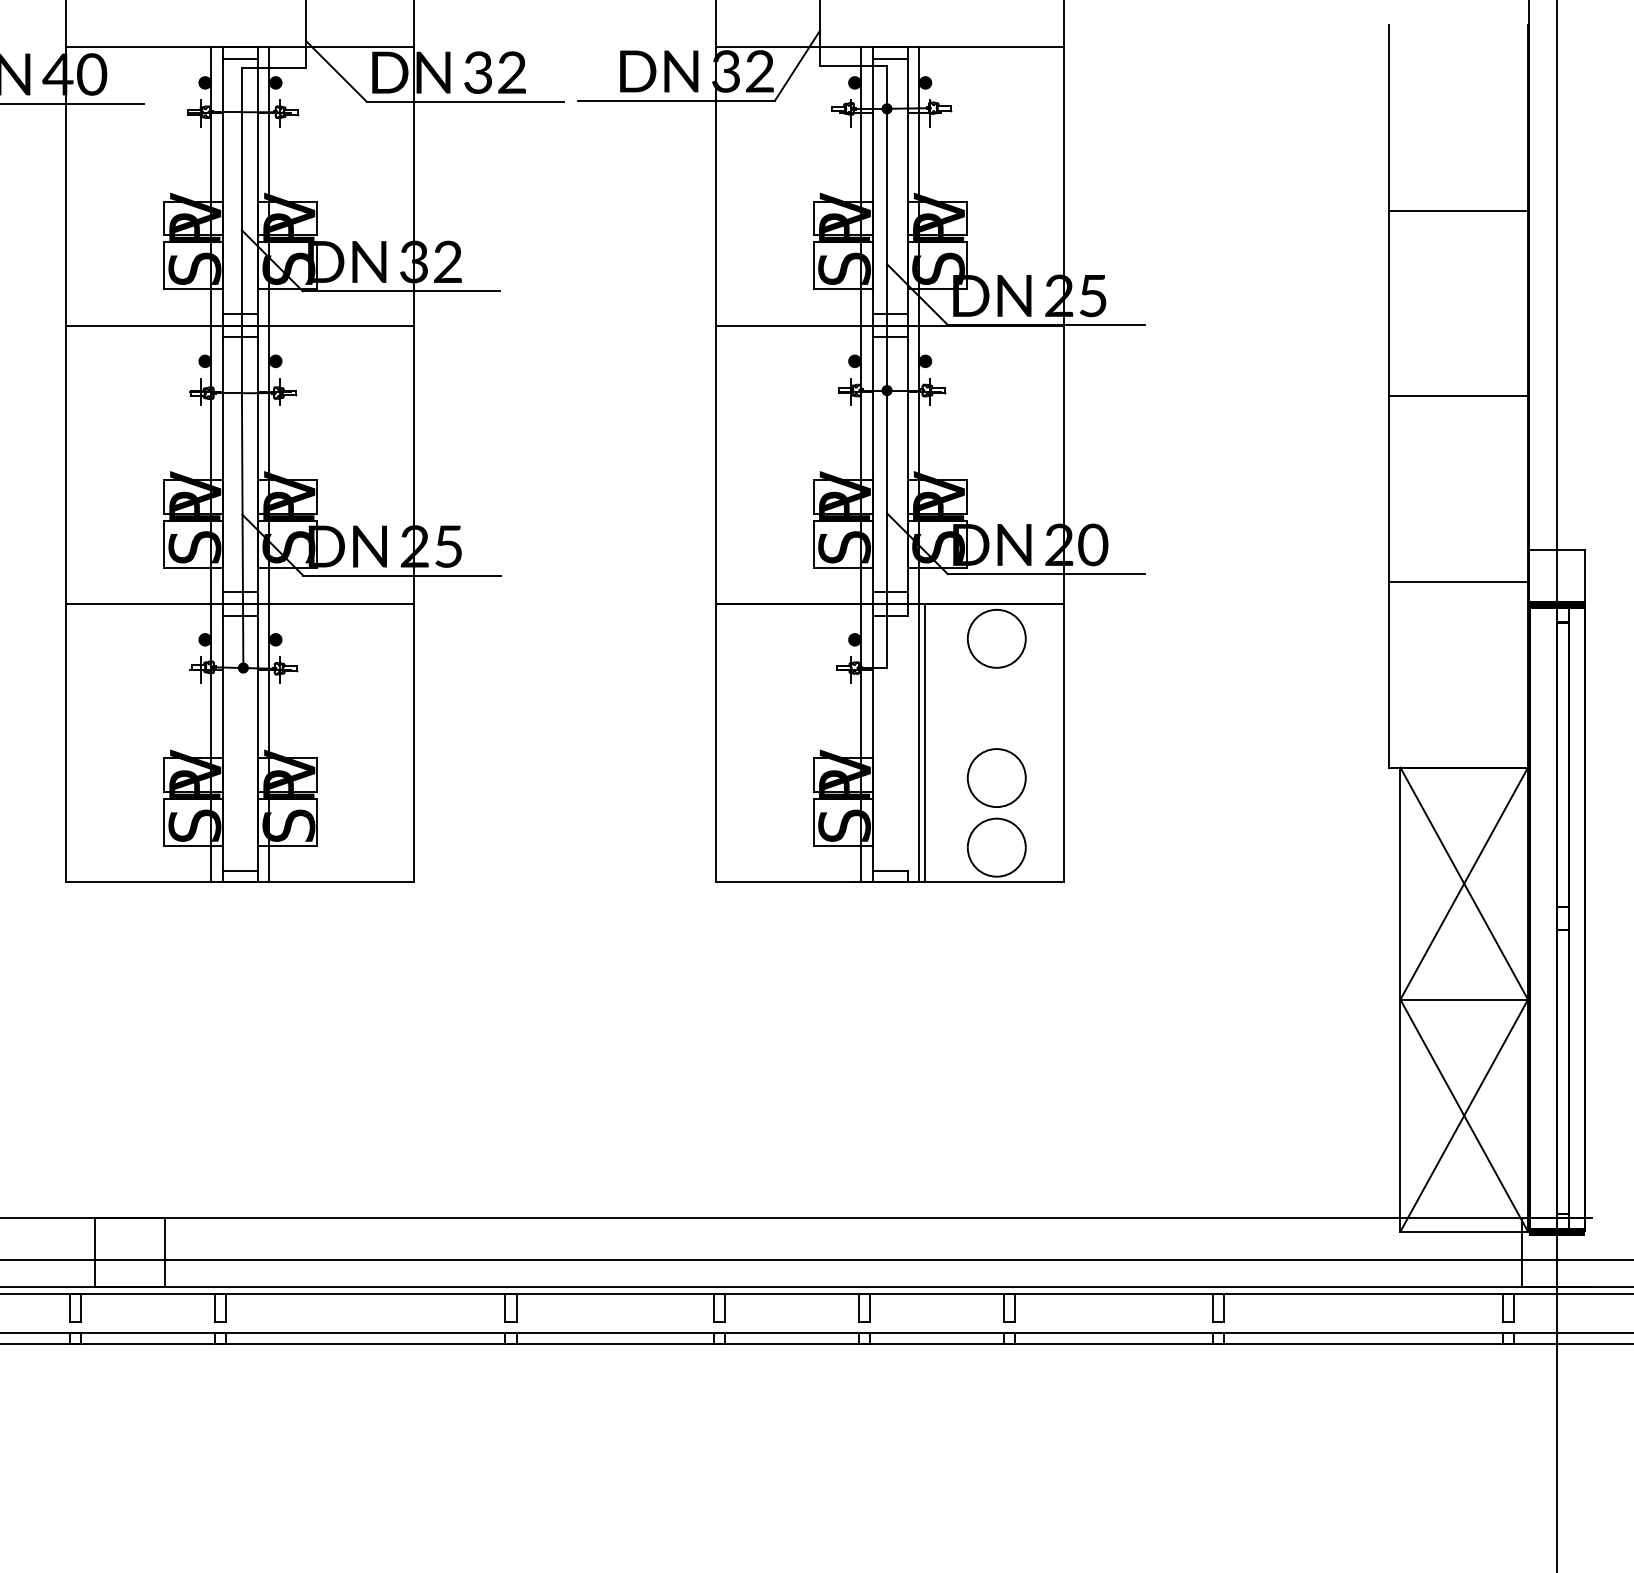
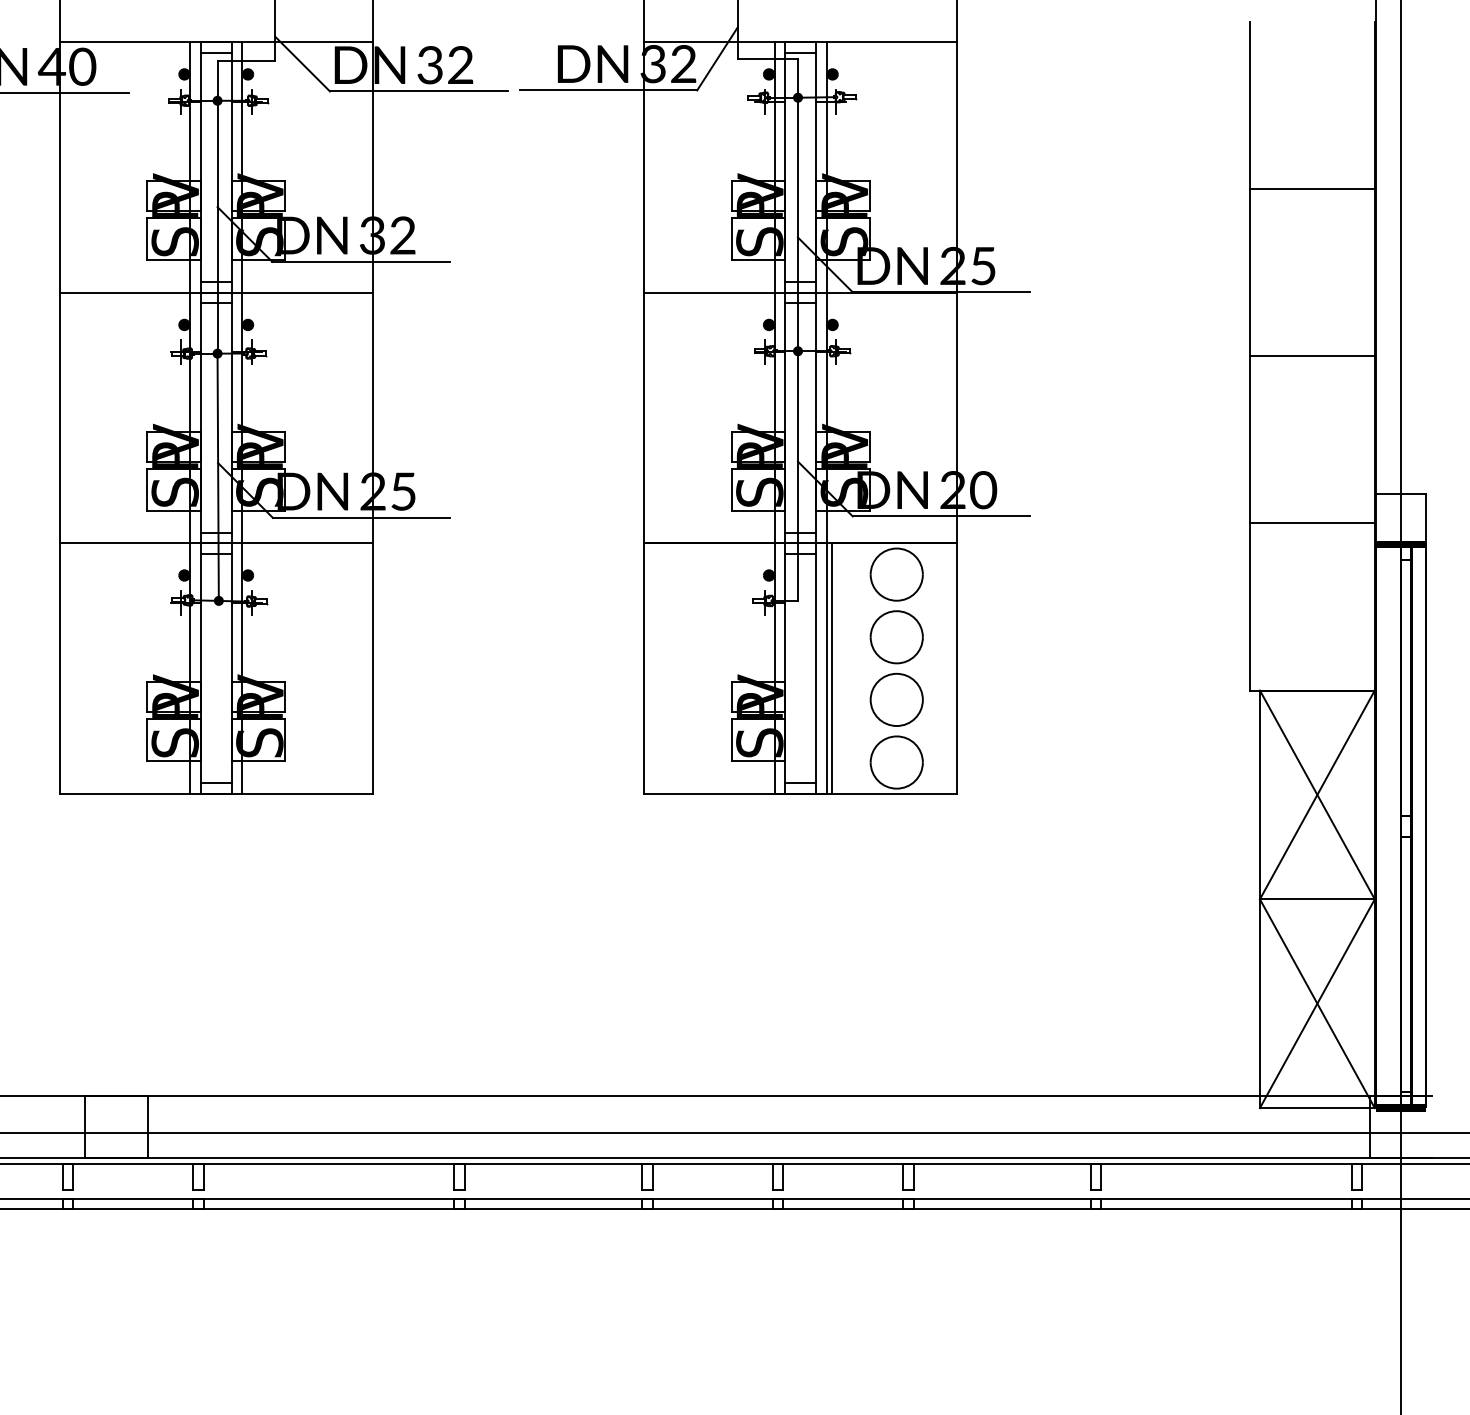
fill: (241, 111) -> (217, 100), added
fill: (241, 392) -> (217, 352), added
part: (996, 708) -> (896, 637), added
line: (907, 742) -> (816, 667), added

